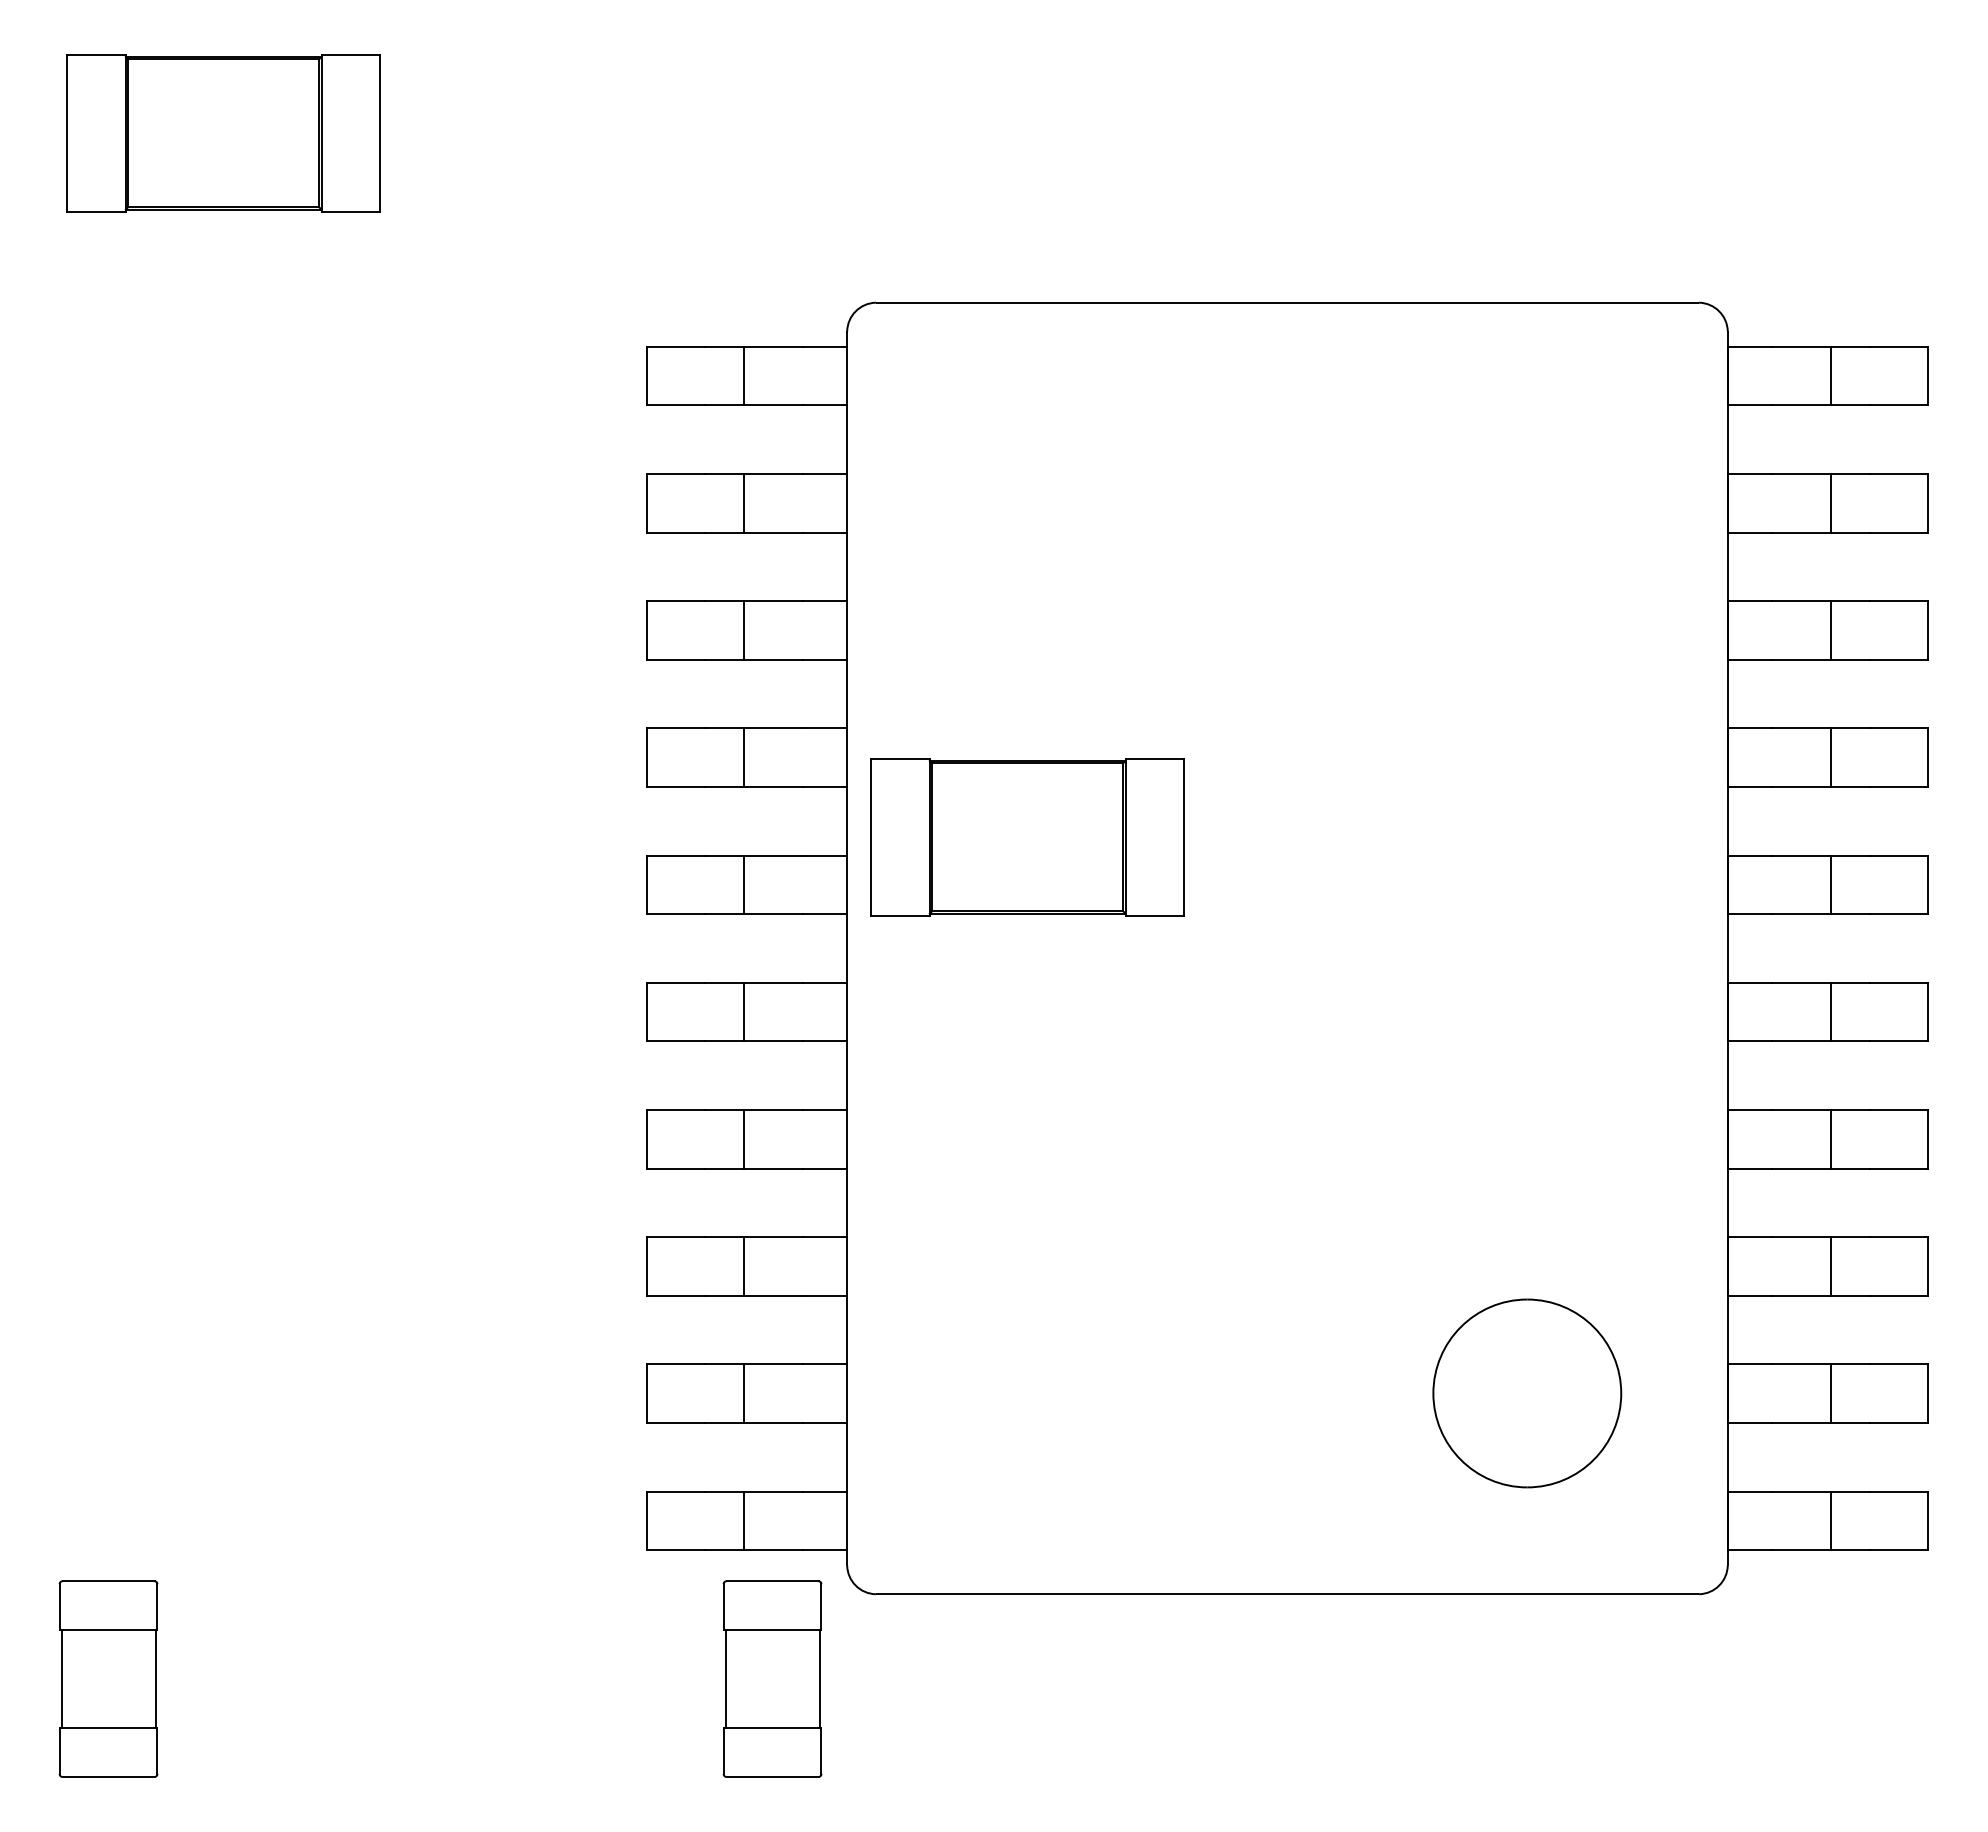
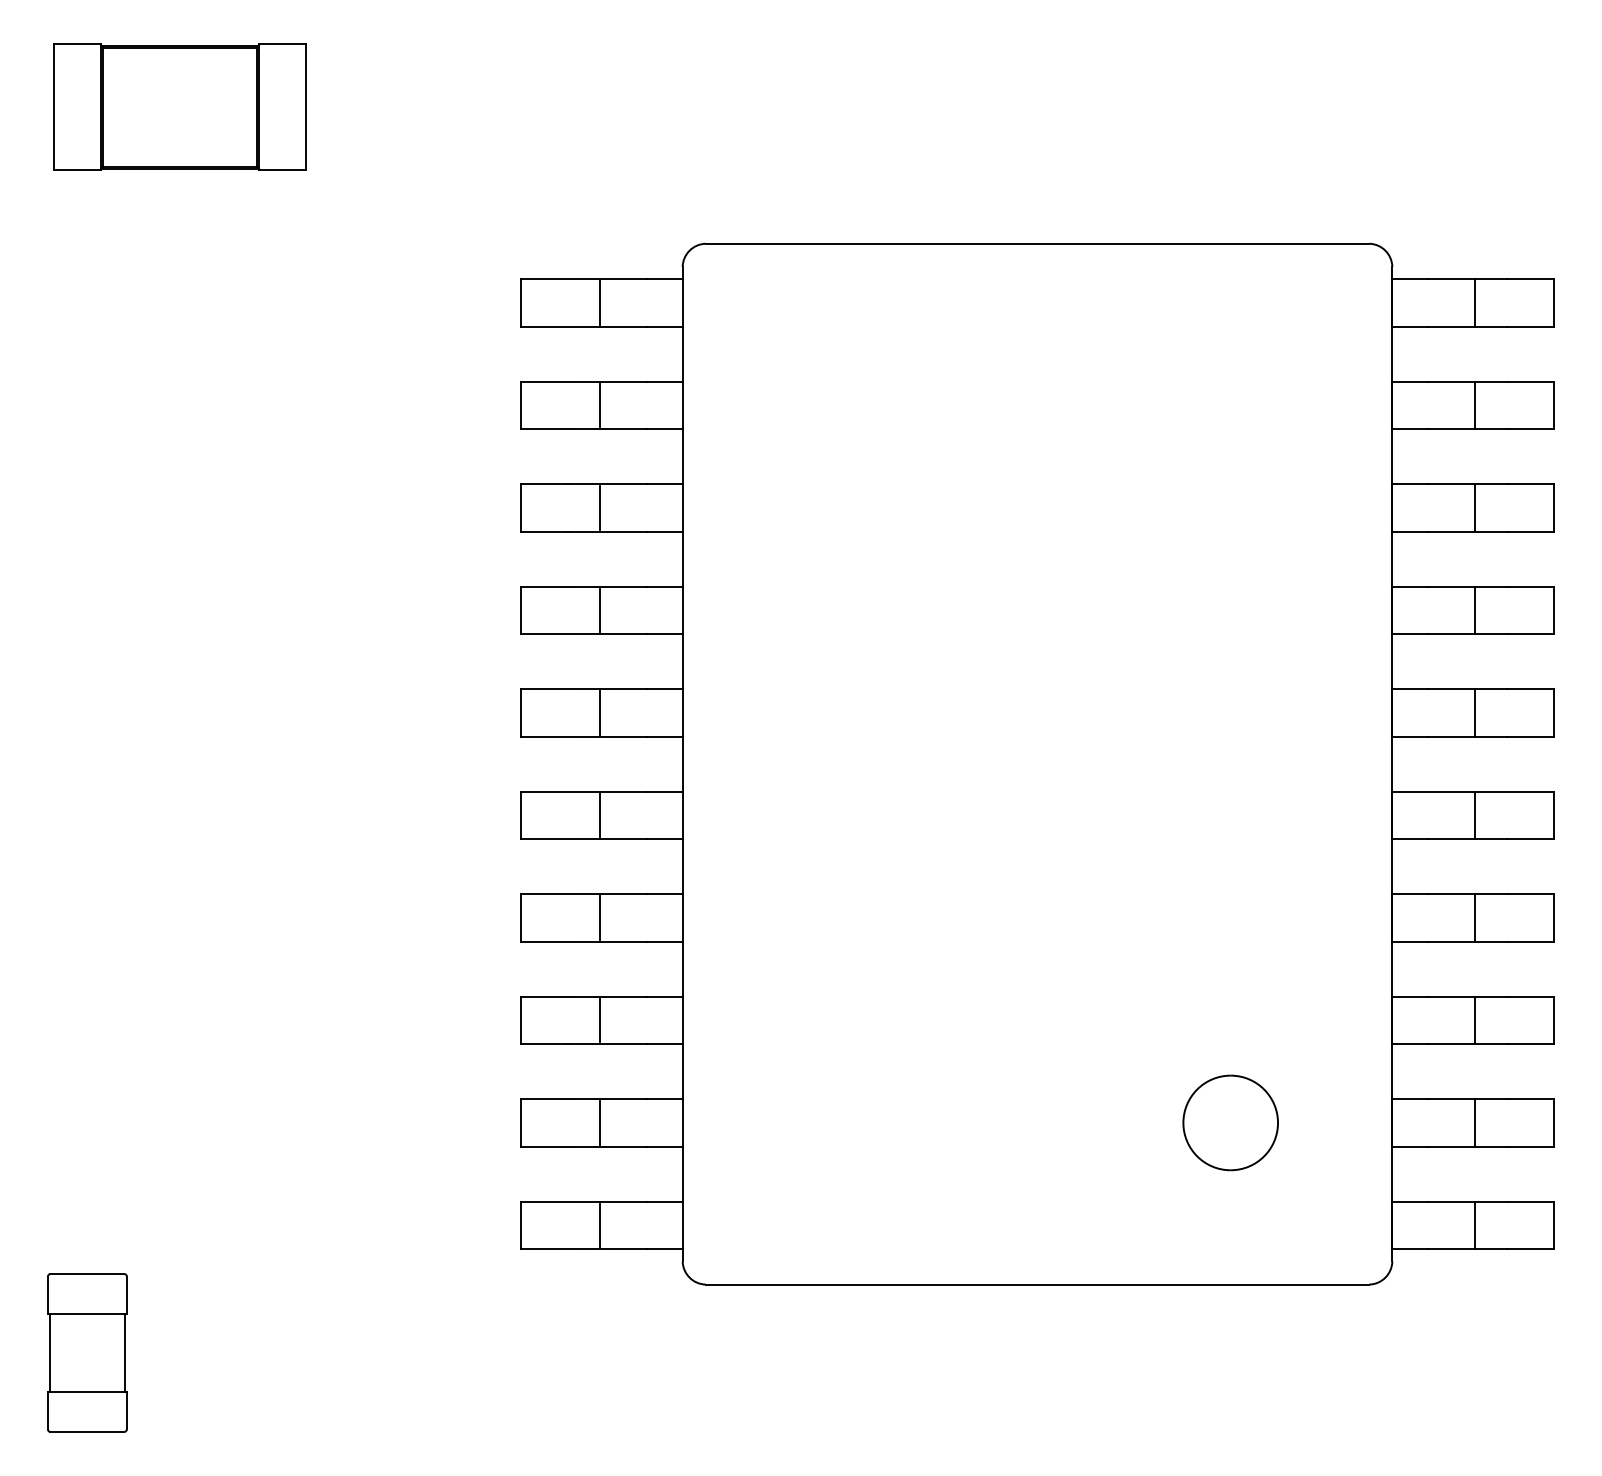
part: (1027, 837) -> (827, 674), removed
part: (1526, 1393) -> (1230, 1122), size x0.62
part: (772, 1678) -> (622, 1352), removed

